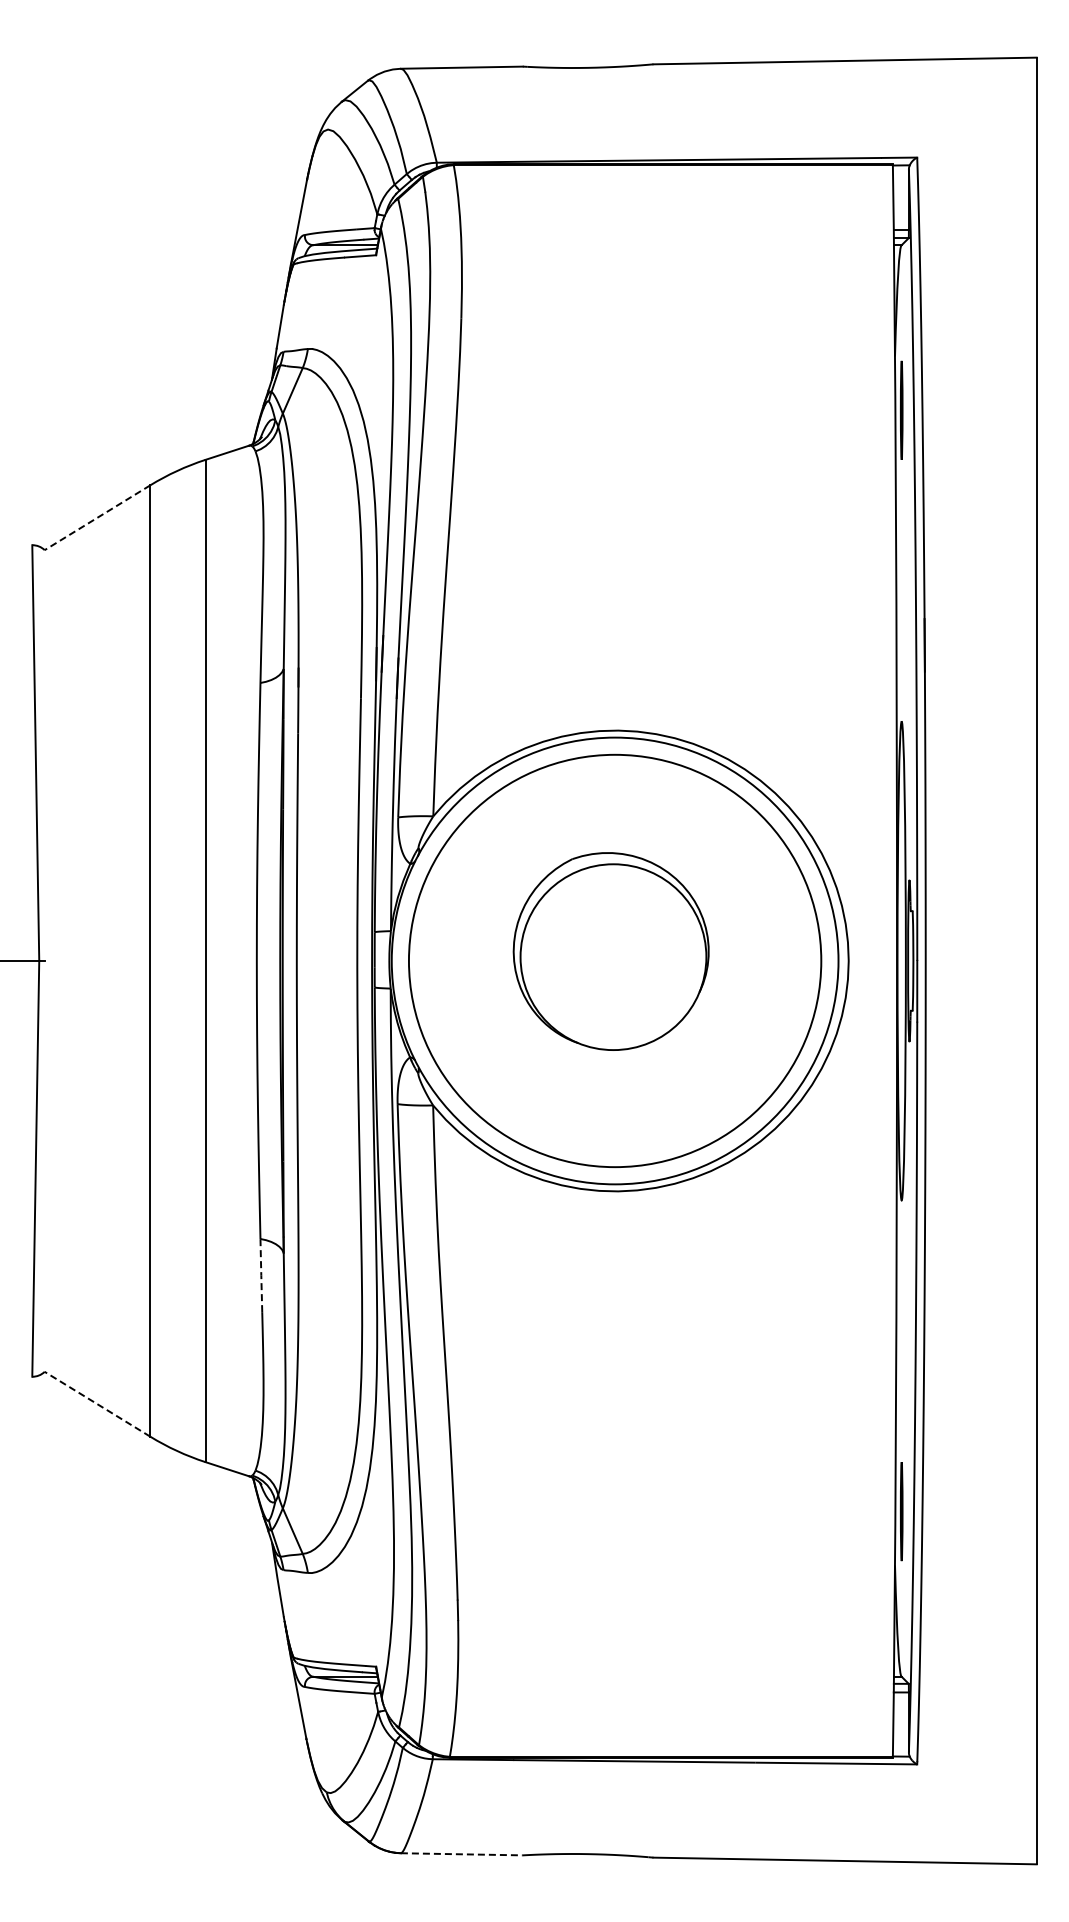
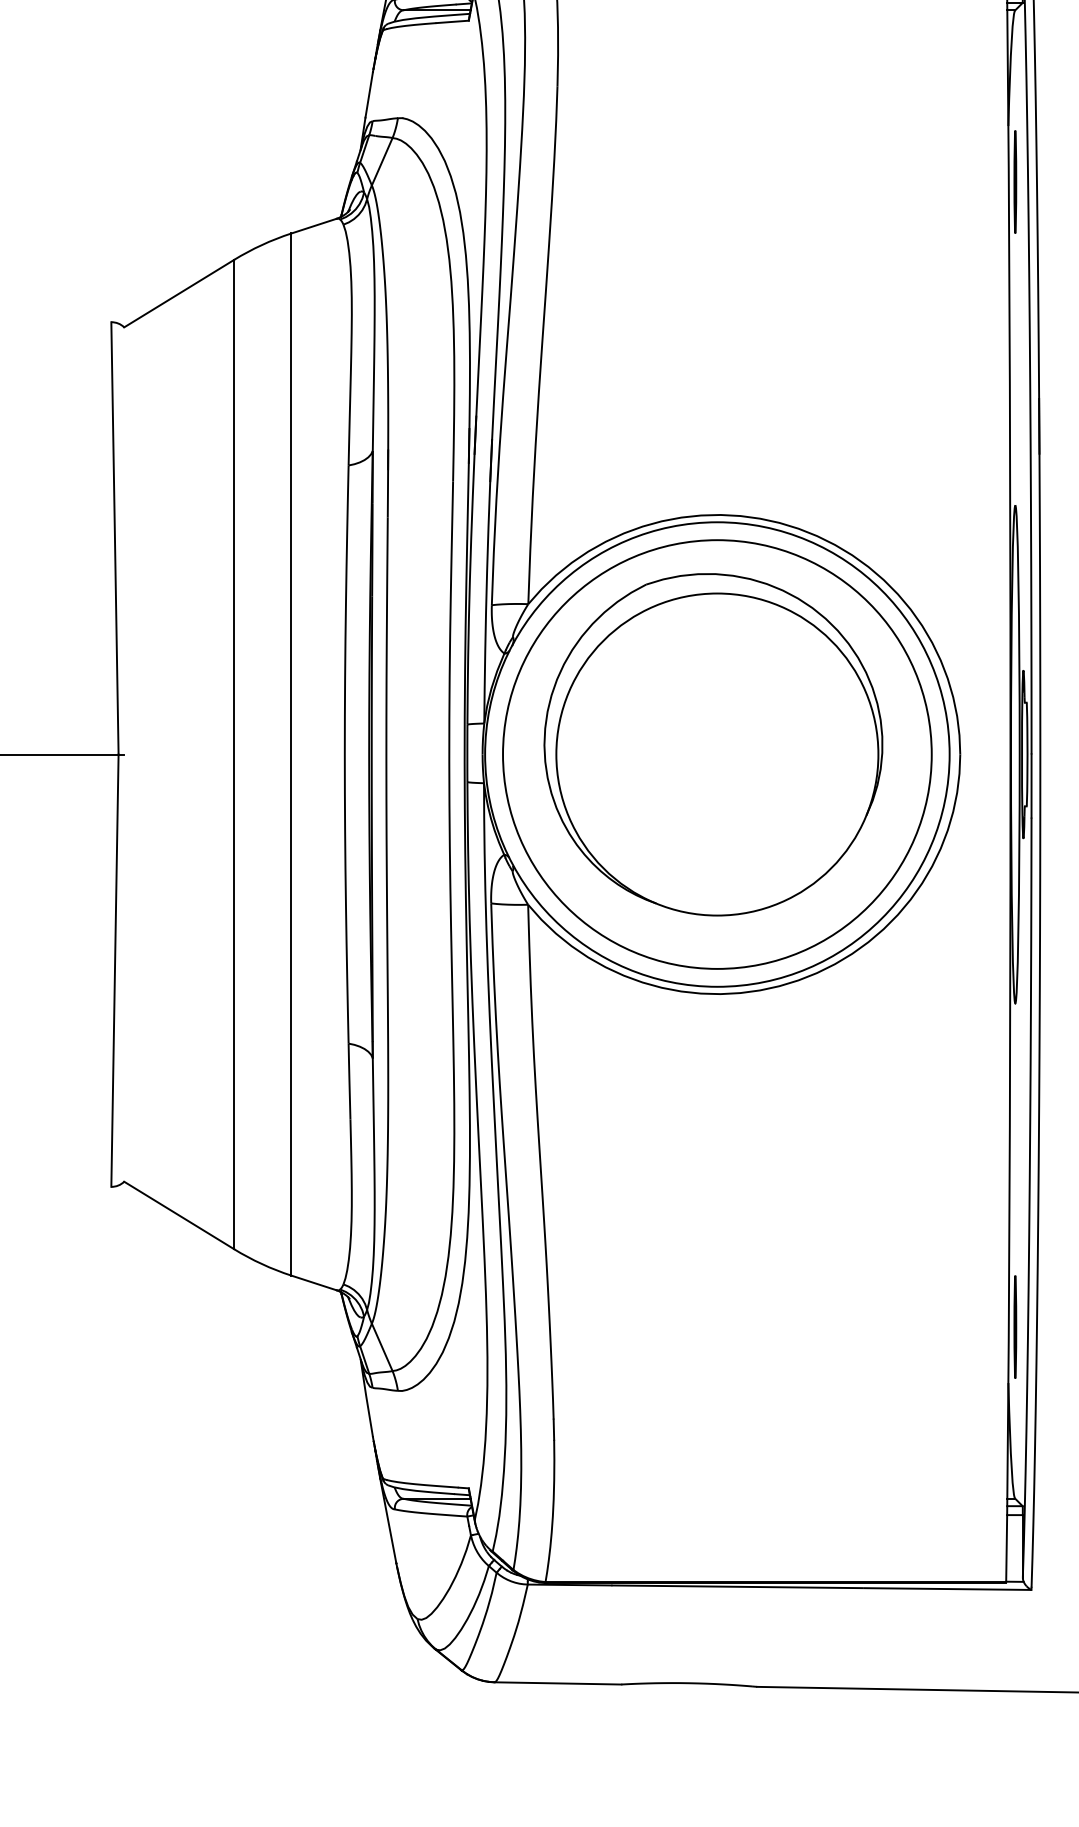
line: (97, 517) -> (179, 293), dashed -> solid
part: (610, 951) -> (712, 744), size x1.67
line: (261, 1274) -> (349, 1080), dashed -> solid
line: (97, 1404) -> (179, 1215), dashed -> solid
line: (461, 1854) -> (557, 1683), dashed -> solid

